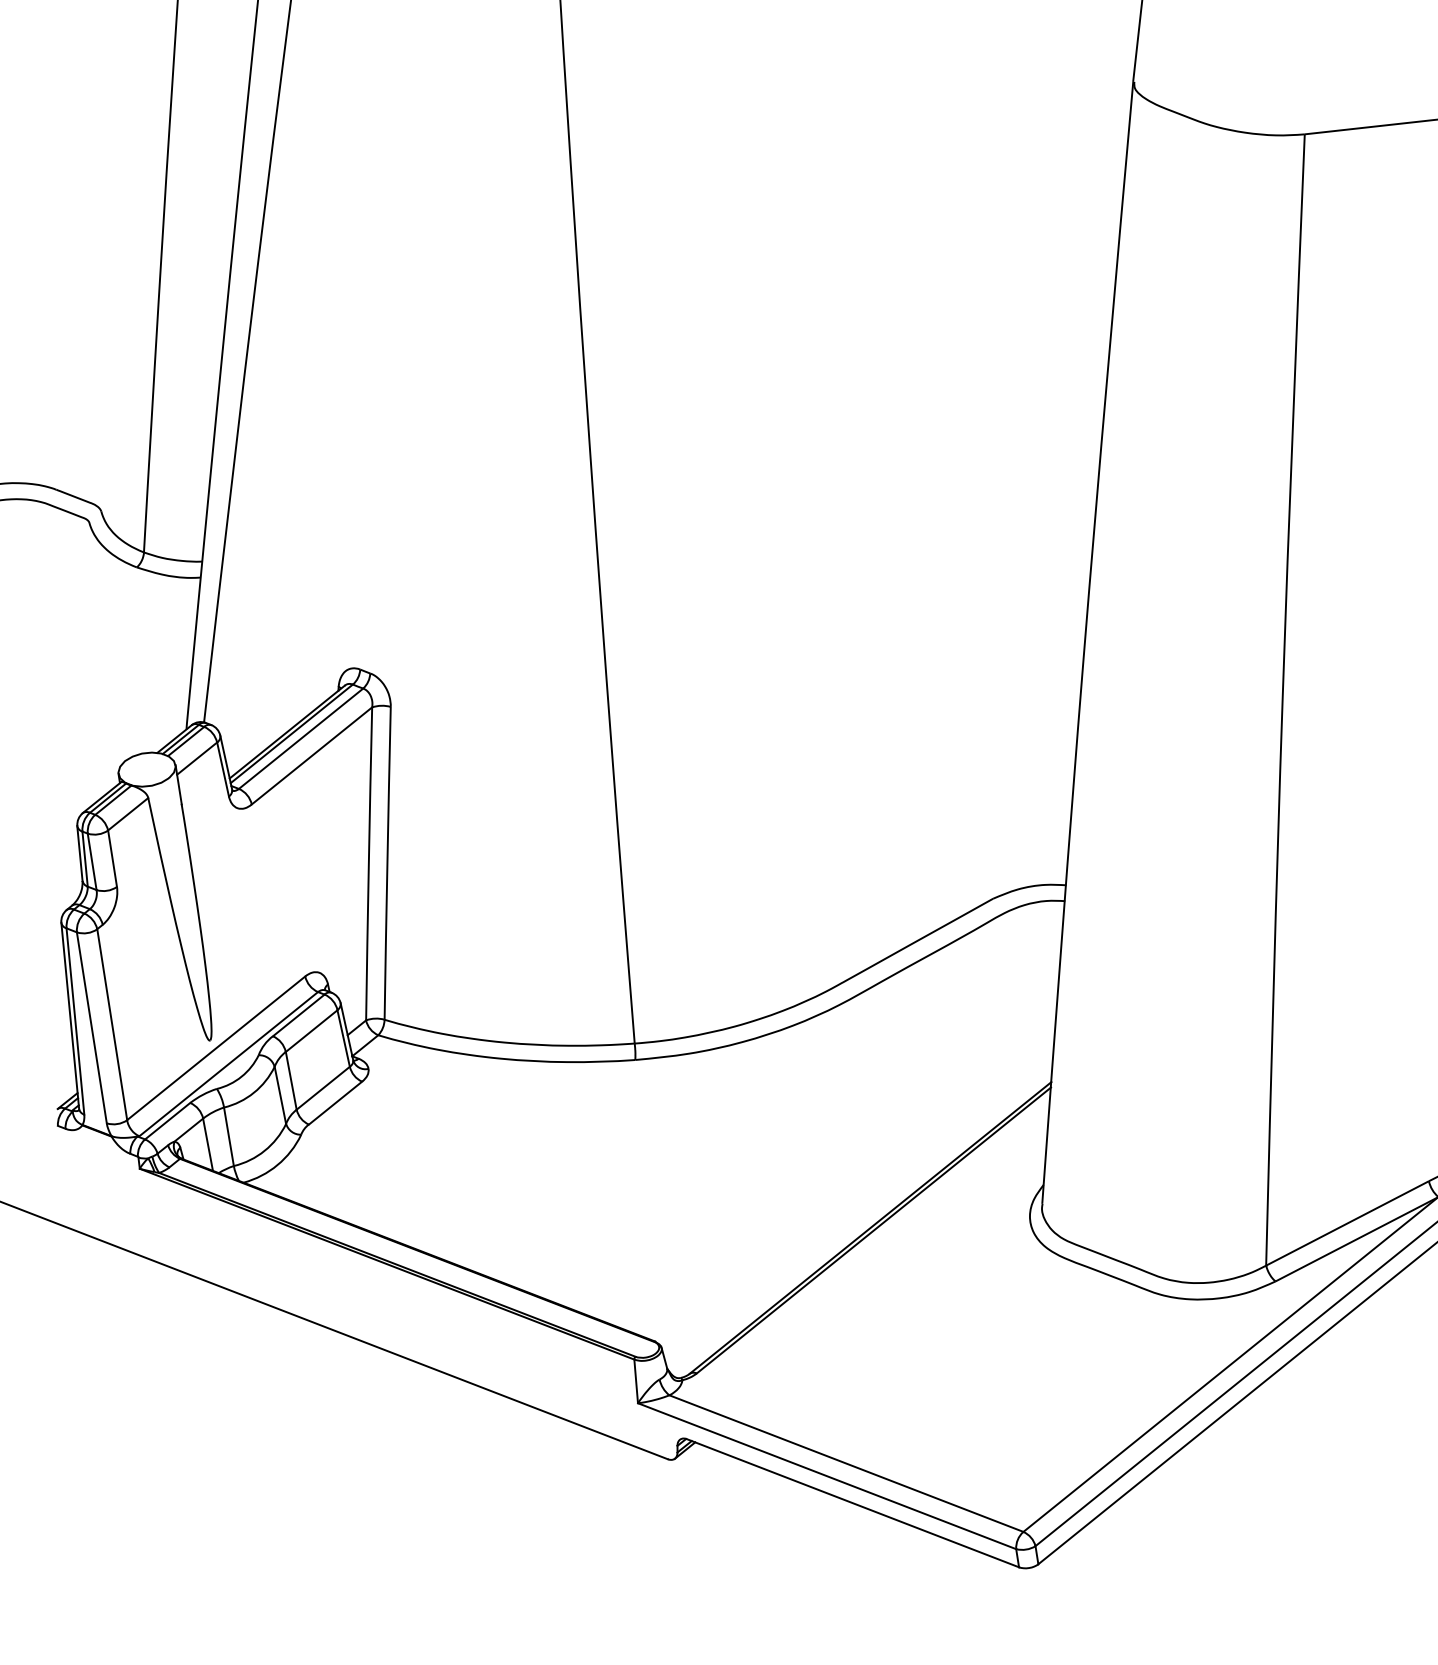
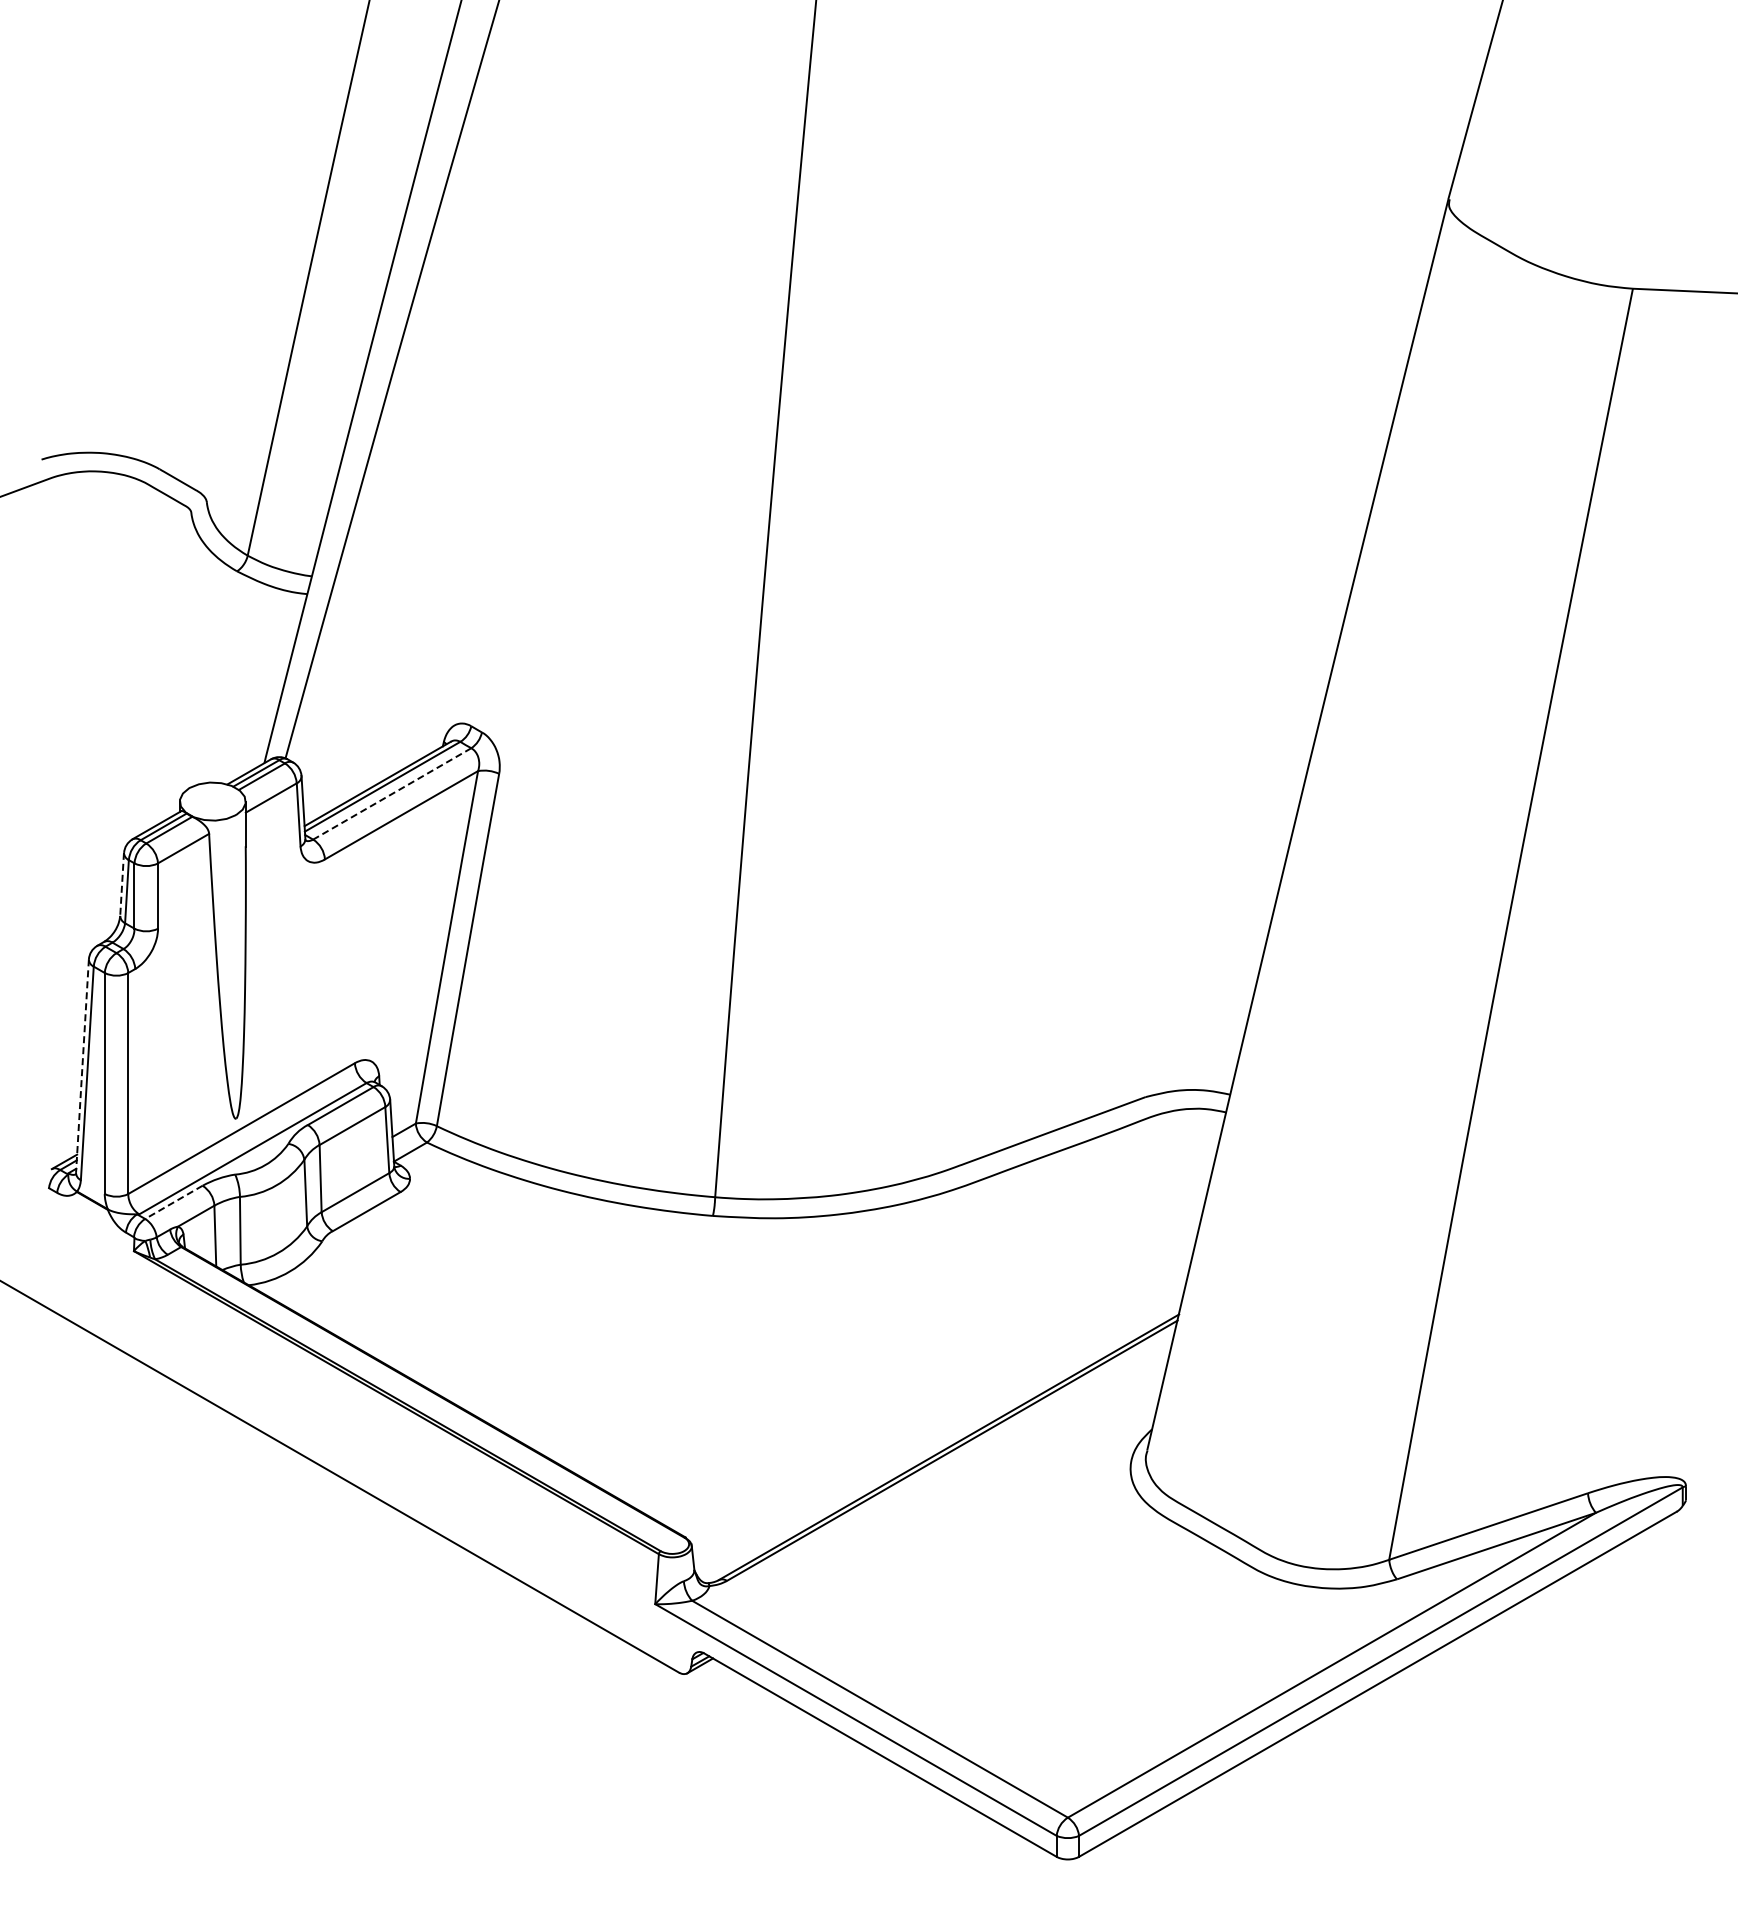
line: (300, 739) -> (391, 794), solid -> dashed
line: (80, 853) -> (122, 884), solid -> dashed
line: (70, 1016) -> (82, 1066), solid -> dashed
line: (167, 1121) -> (173, 1202), solid -> dashed

